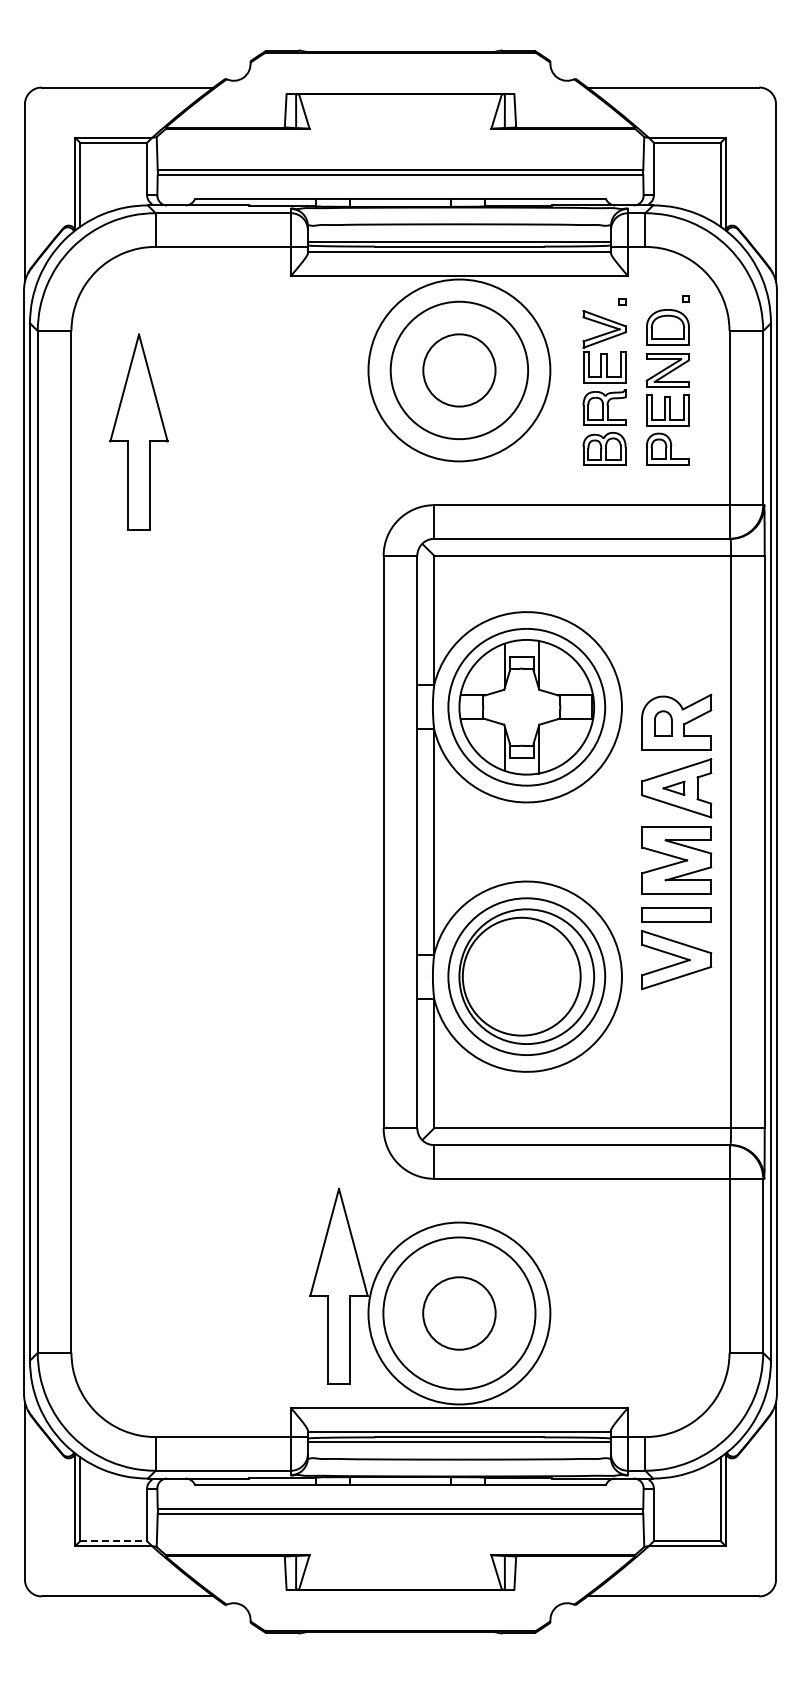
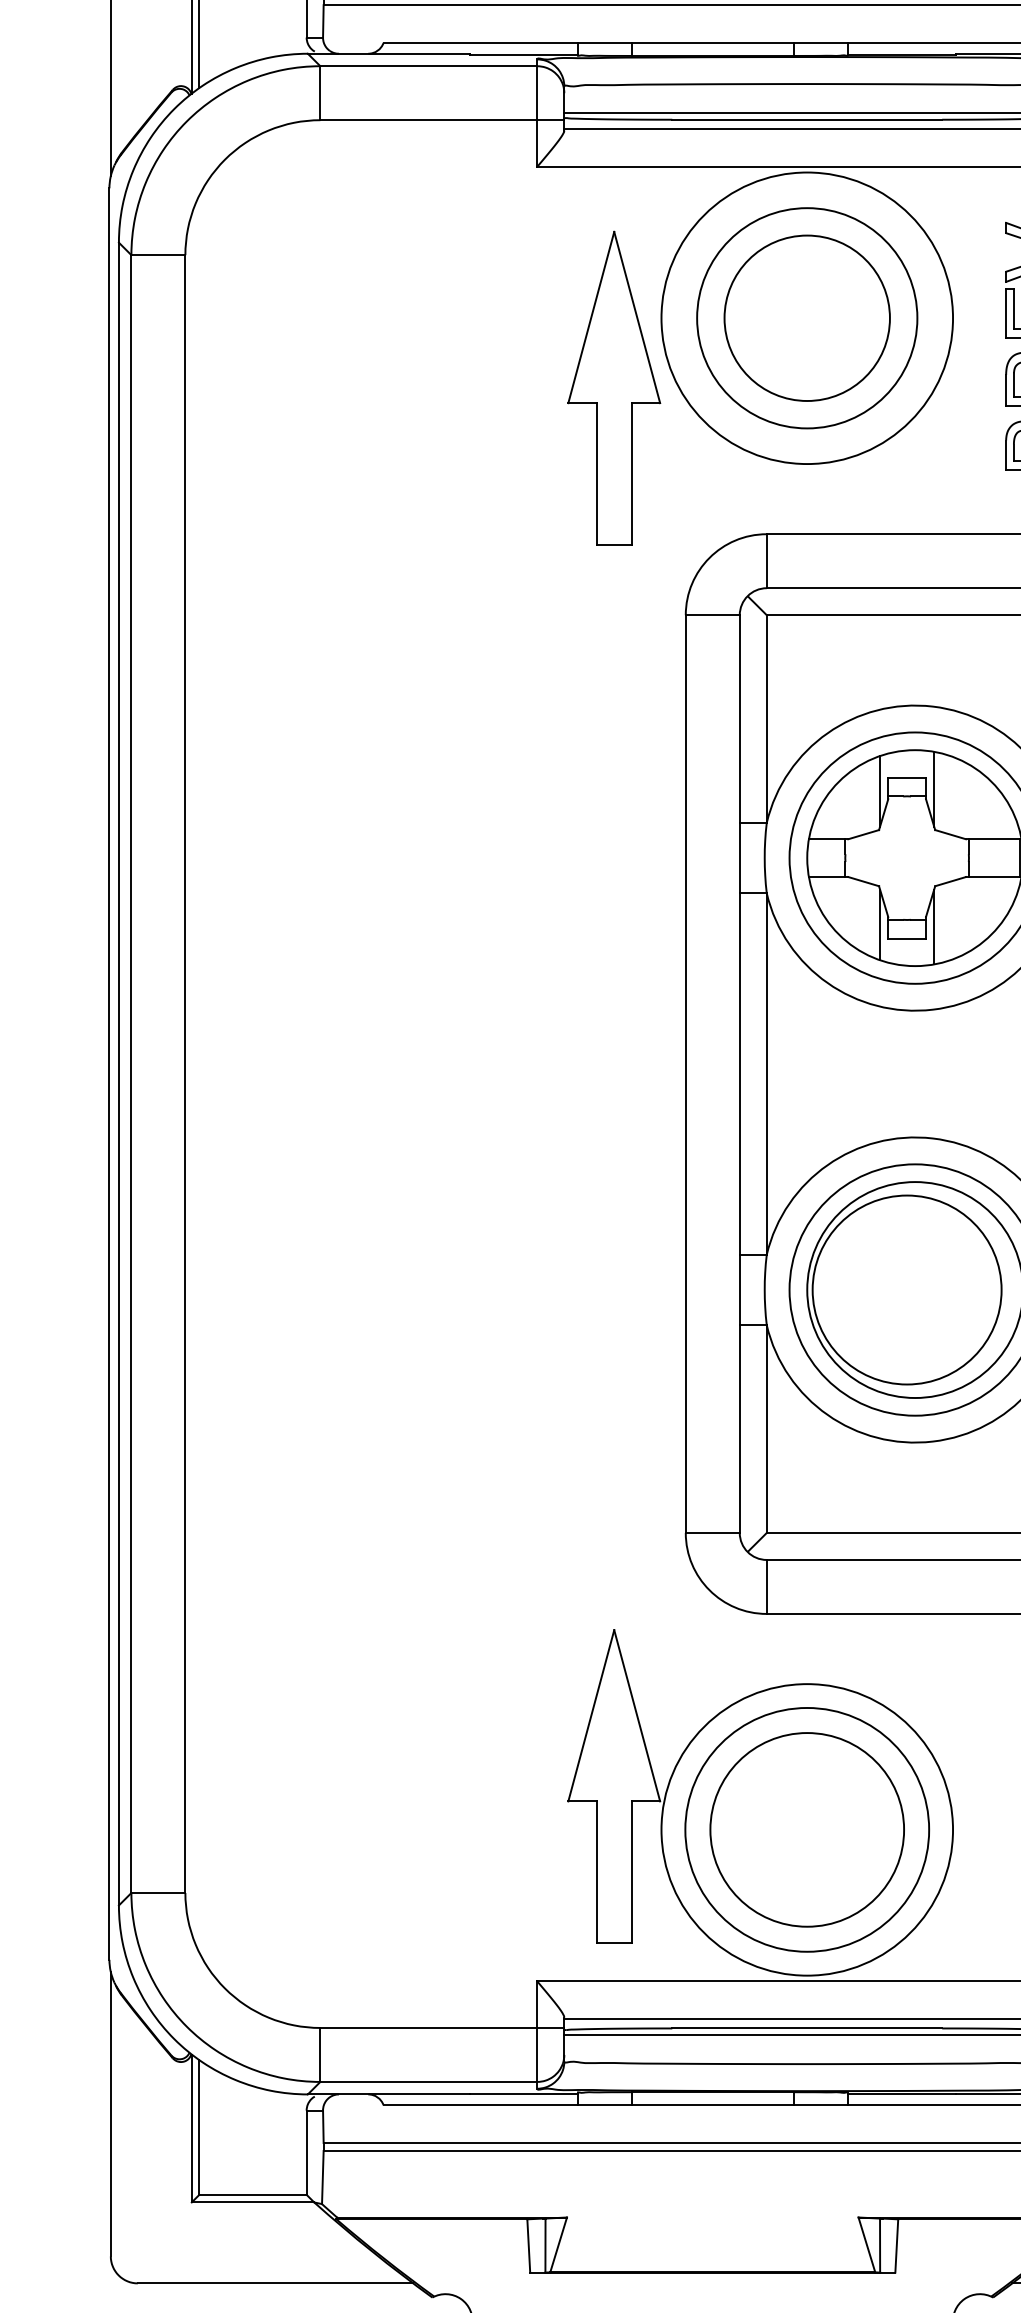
circle: (459, 370) -> (807, 318), size x1.43
part: (138, 431) -> (613, 387), moved
circle: (459, 1313) -> (807, 1829), size x1.67
line: (114, 1541) -> (254, 2195), dashed -> solid

